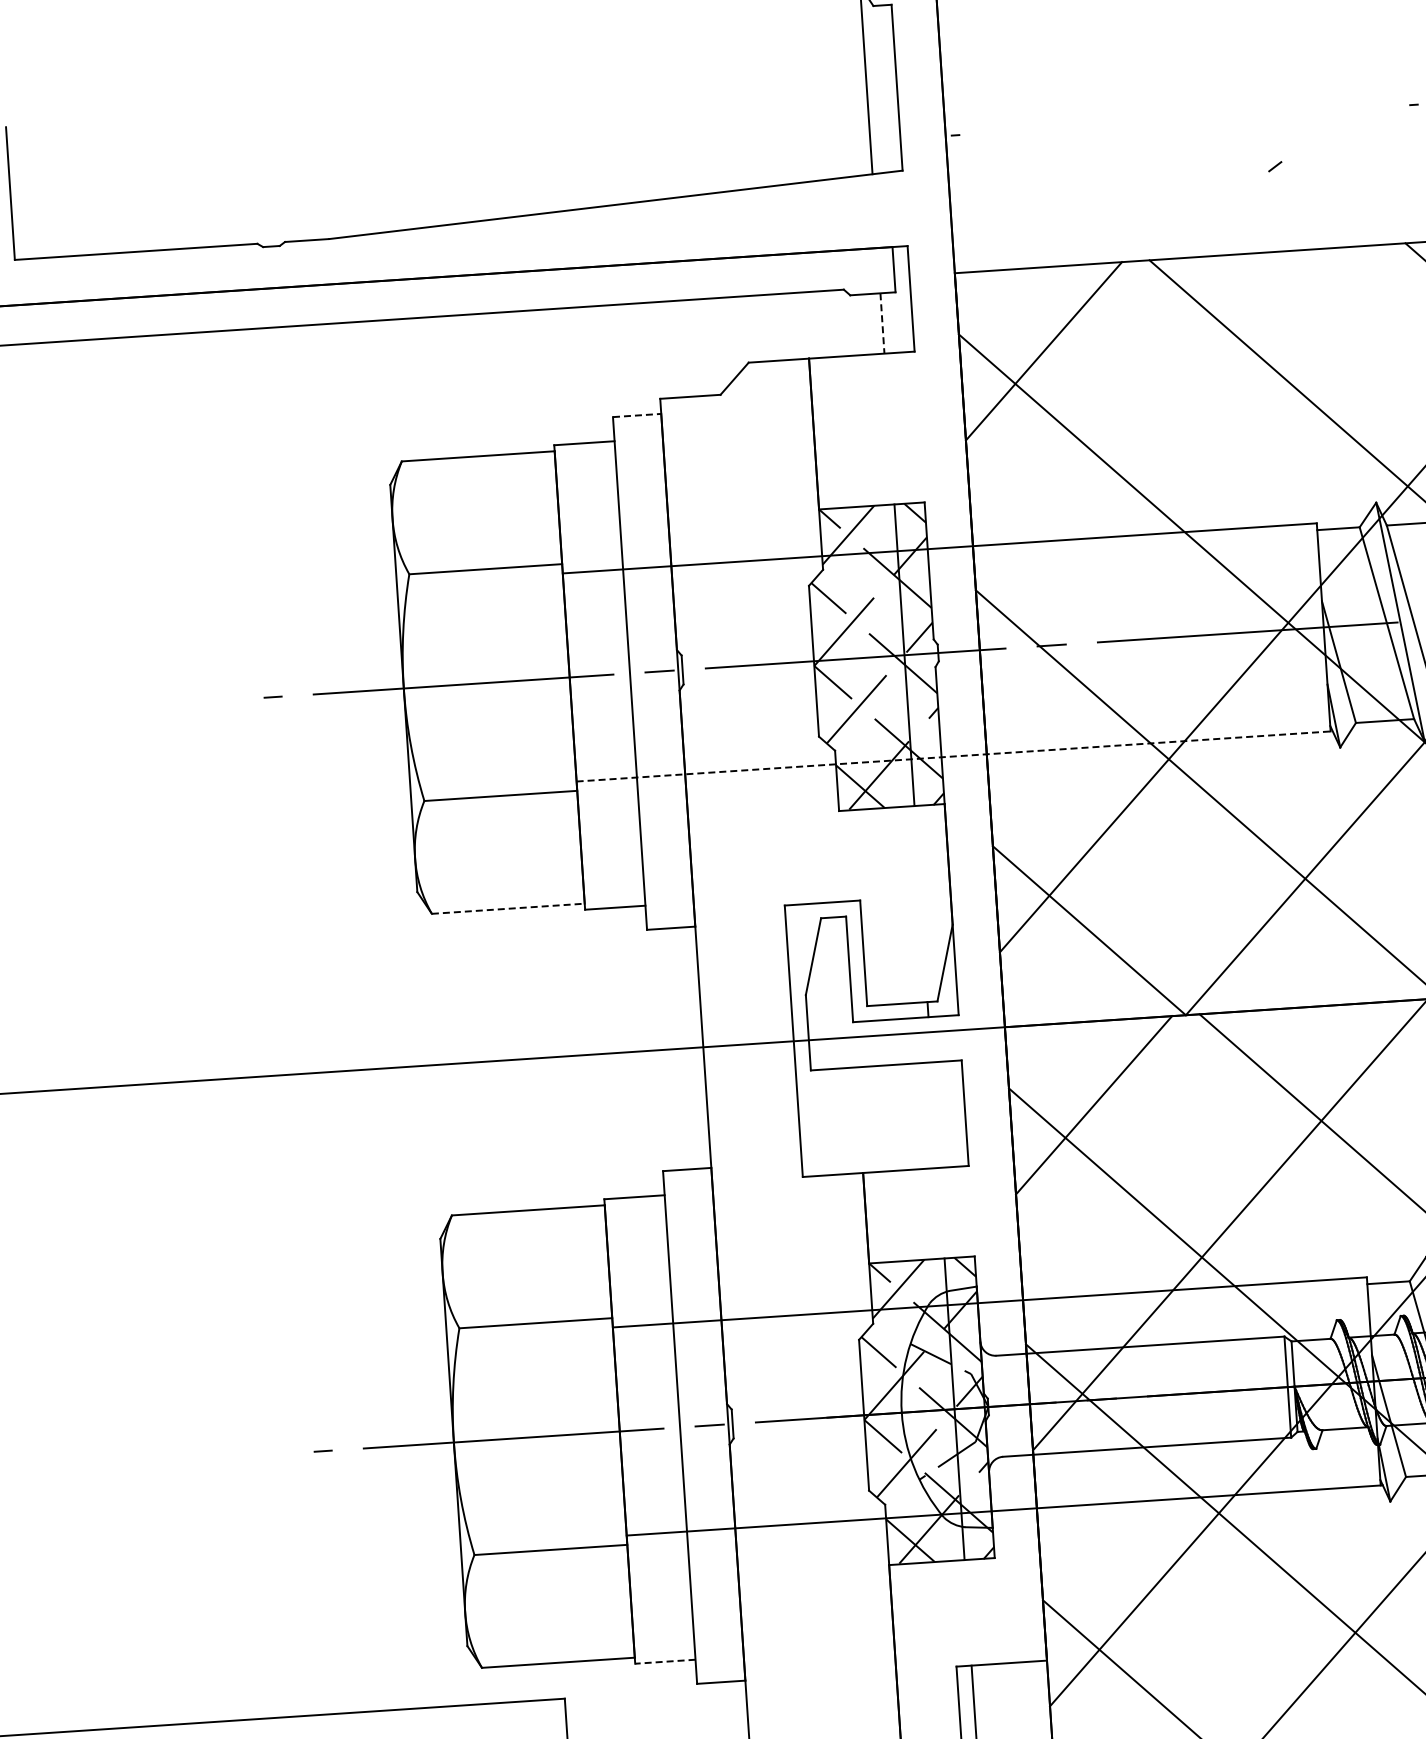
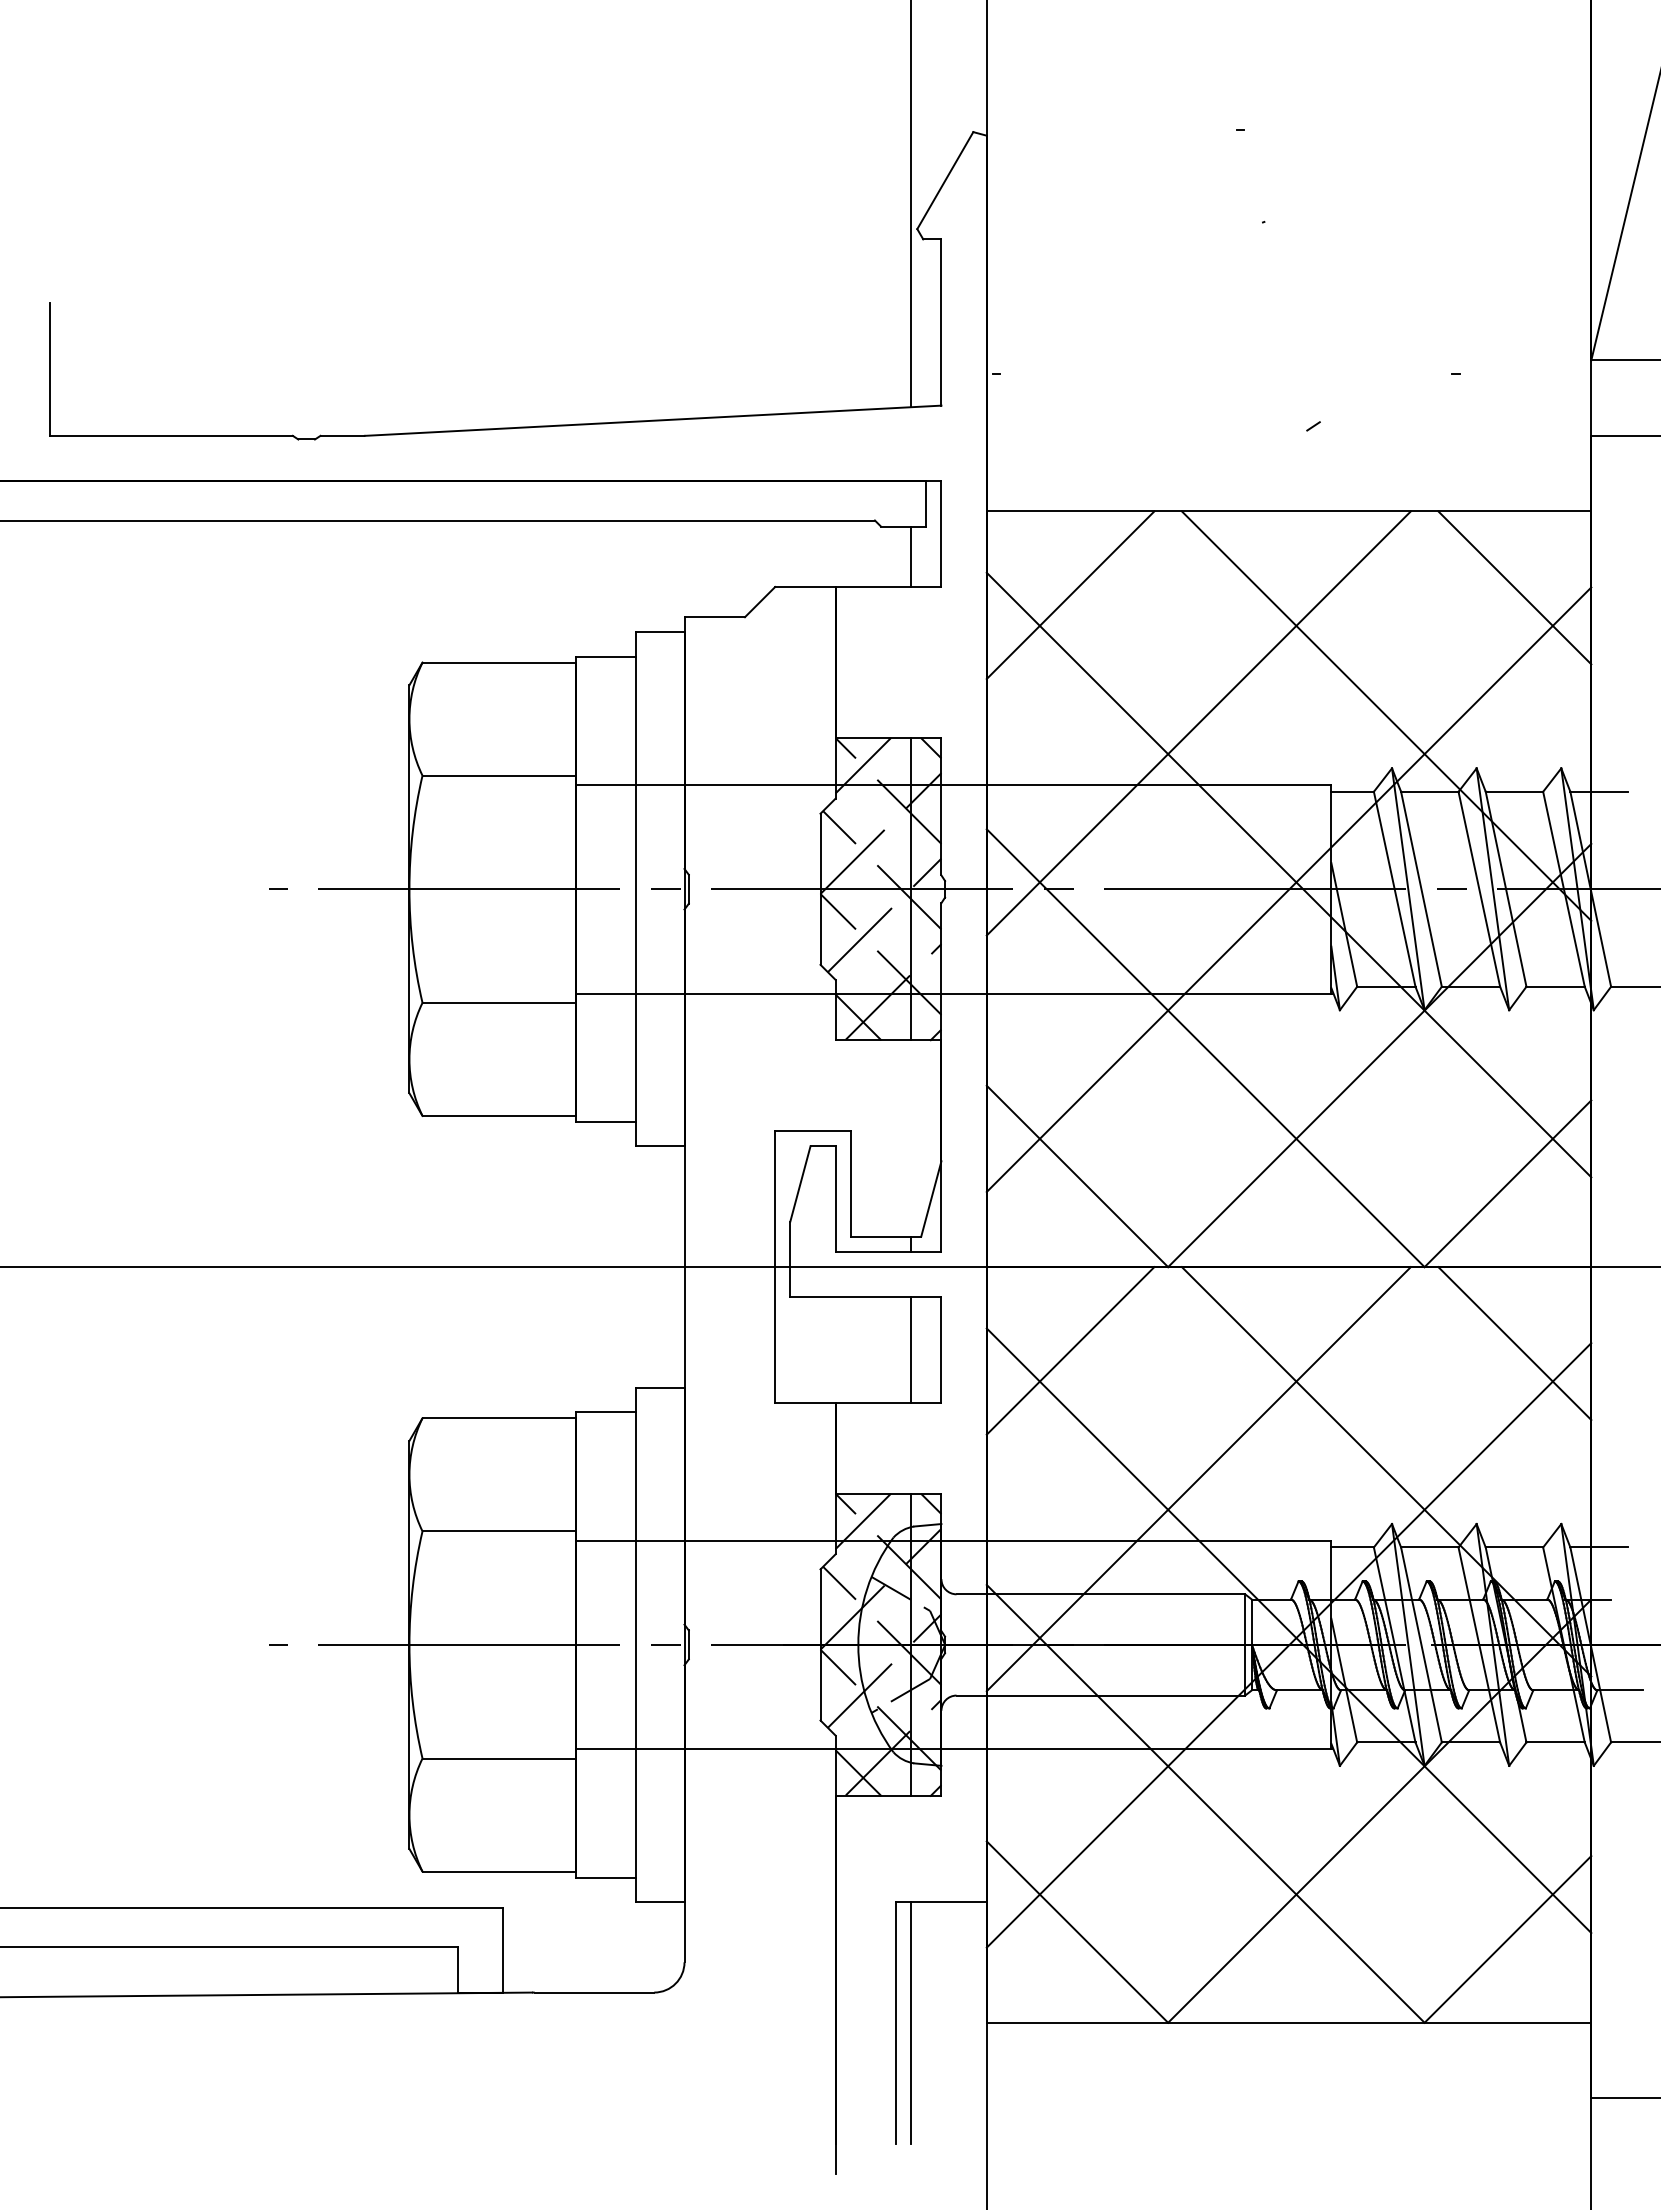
line: (882, 324) -> (911, 557), dashed -> solid
line: (637, 415) -> (660, 632), dashed -> solid
line: (1180, 470) -> (1198, 723), added
line: (954, 756) -> (954, 993), dashed -> solid
line: (508, 908) -> (499, 1115), dashed -> solid
line: (935, 1115) -> (911, 1350), added
line: (664, 1661) -> (605, 1877), dashed -> solid

